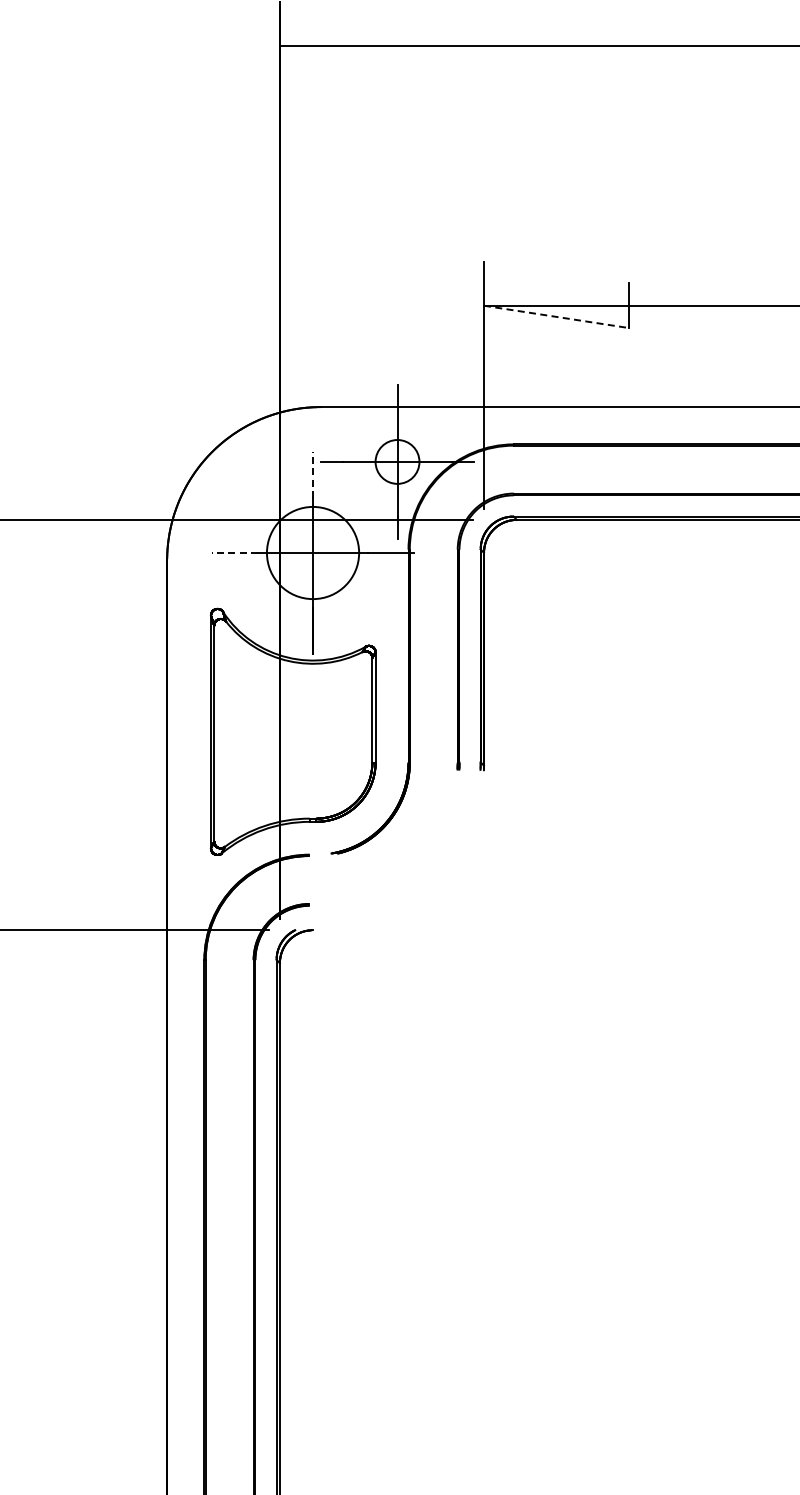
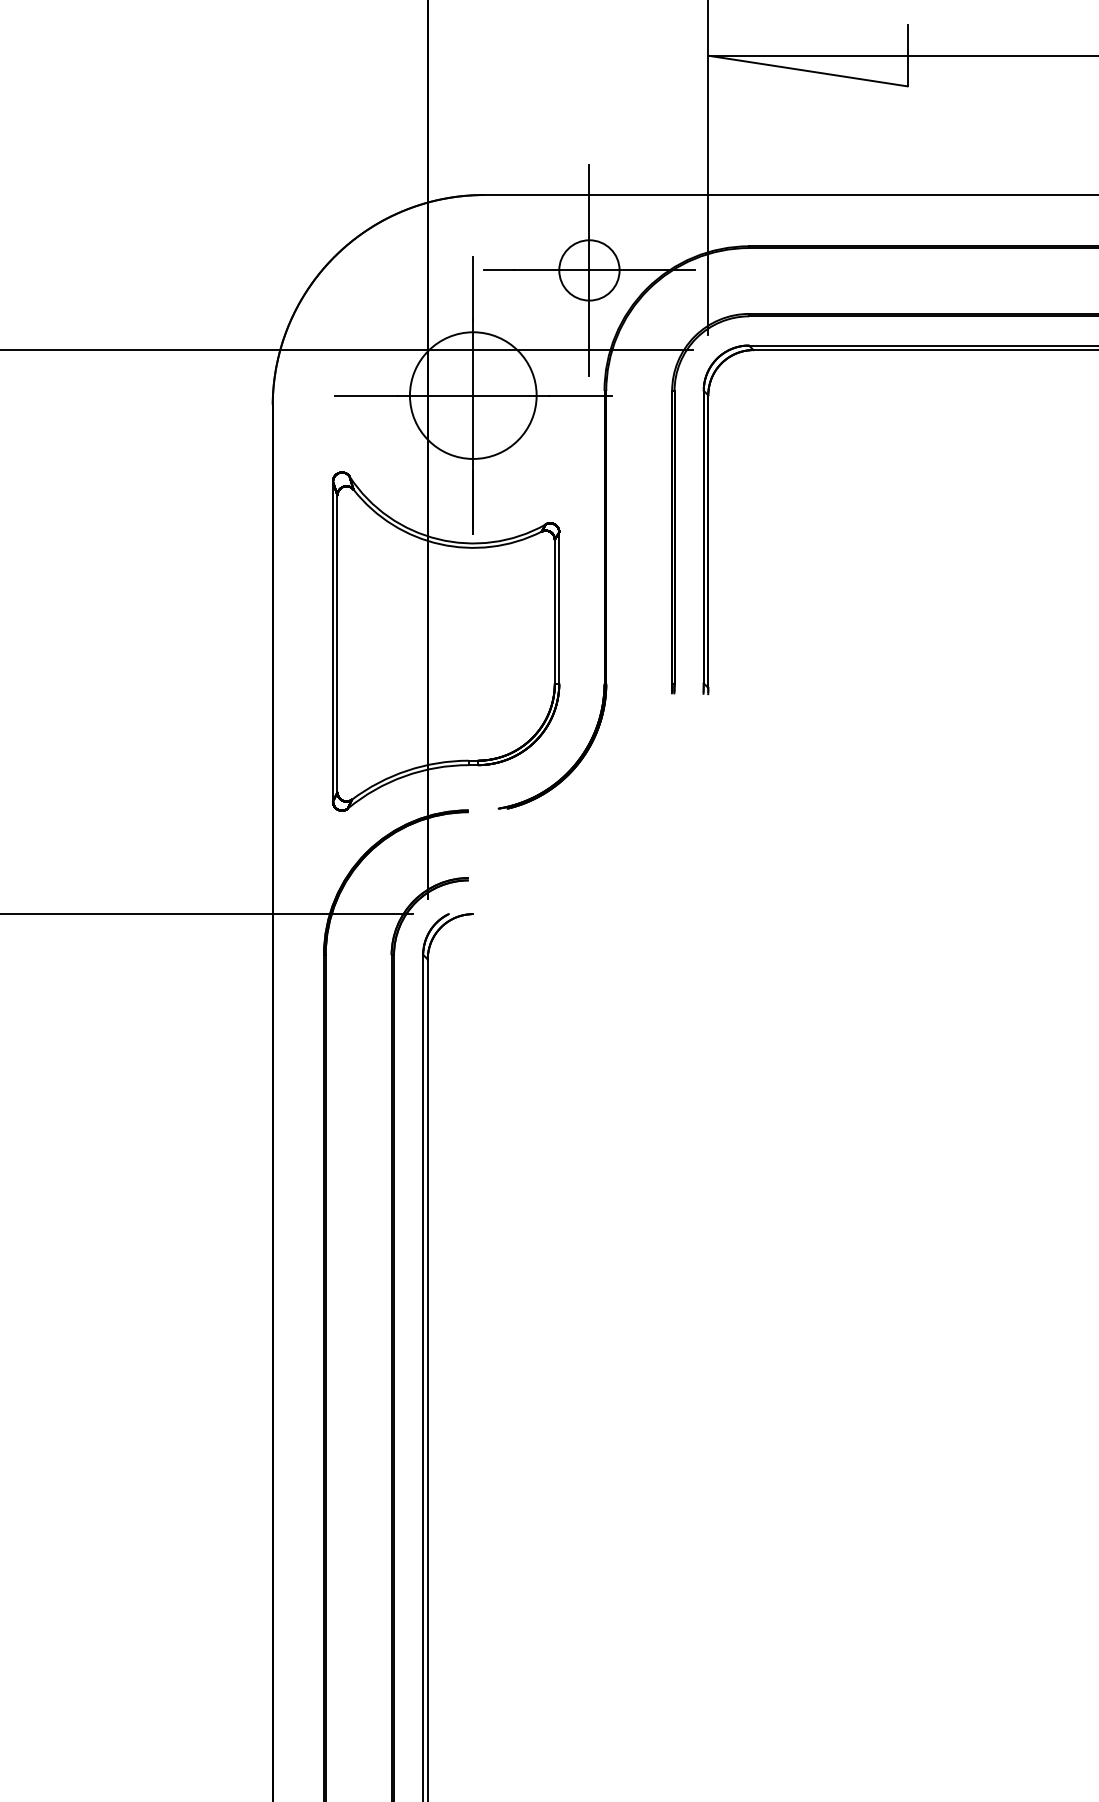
line: (556, 316) -> (807, 70), dashed -> solid
line: (313, 474) -> (473, 287), dashed -> solid
line: (234, 553) -> (365, 396), dashed -> solid

